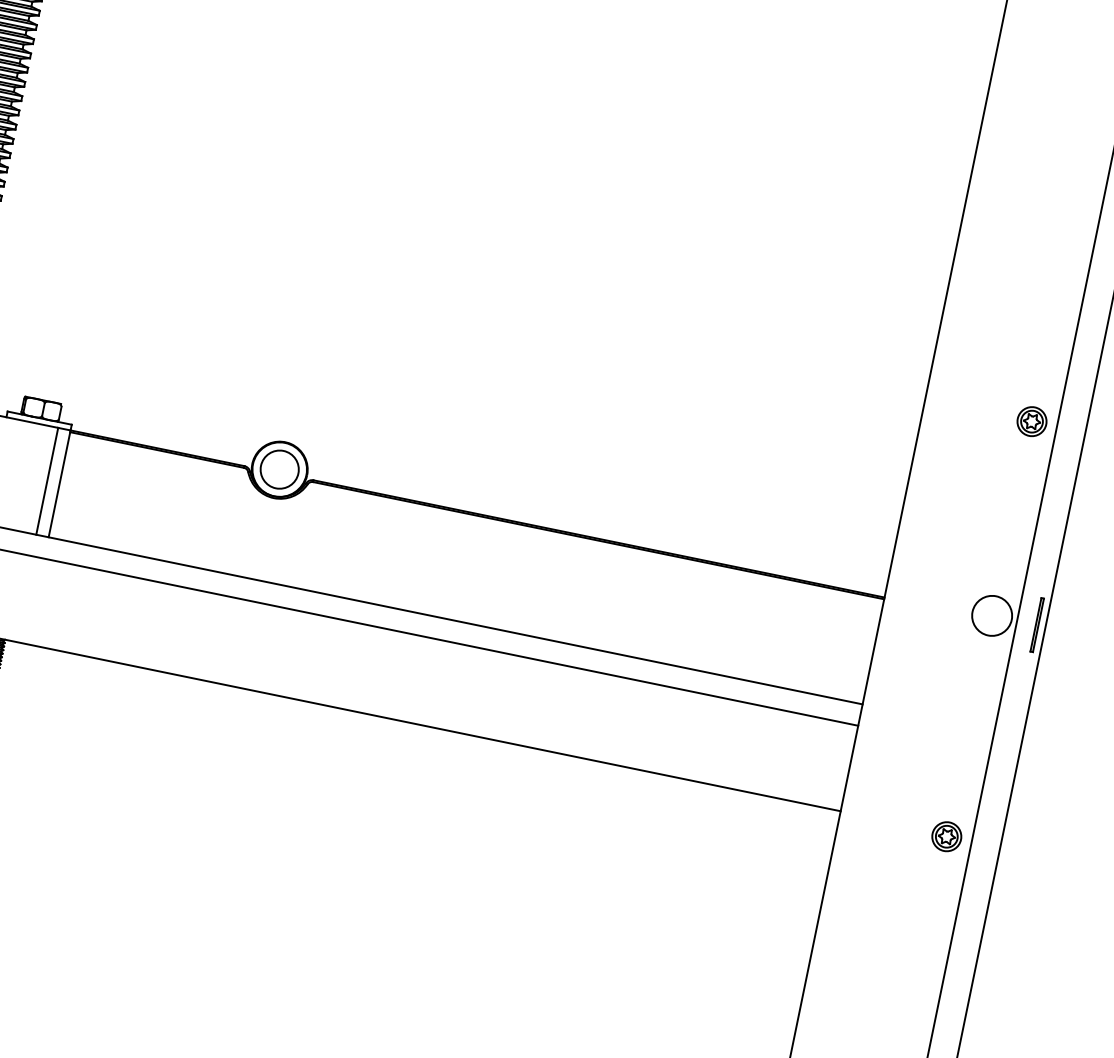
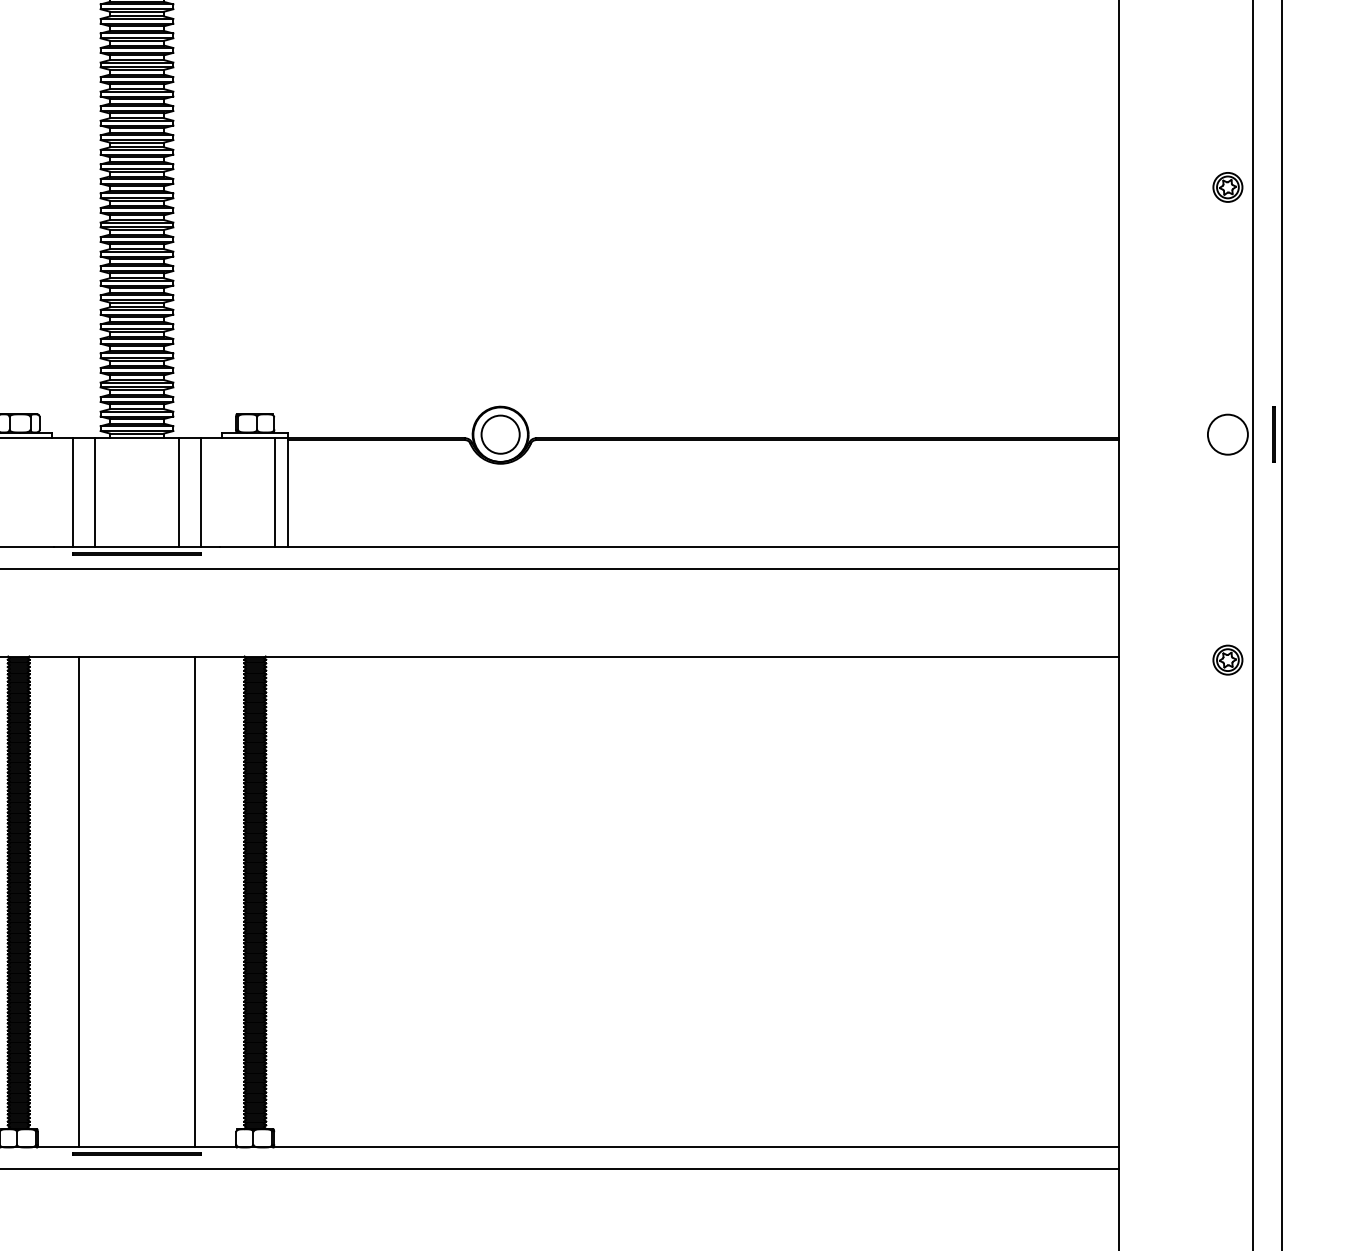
part: (1031, 421) -> (1227, 187), moved

